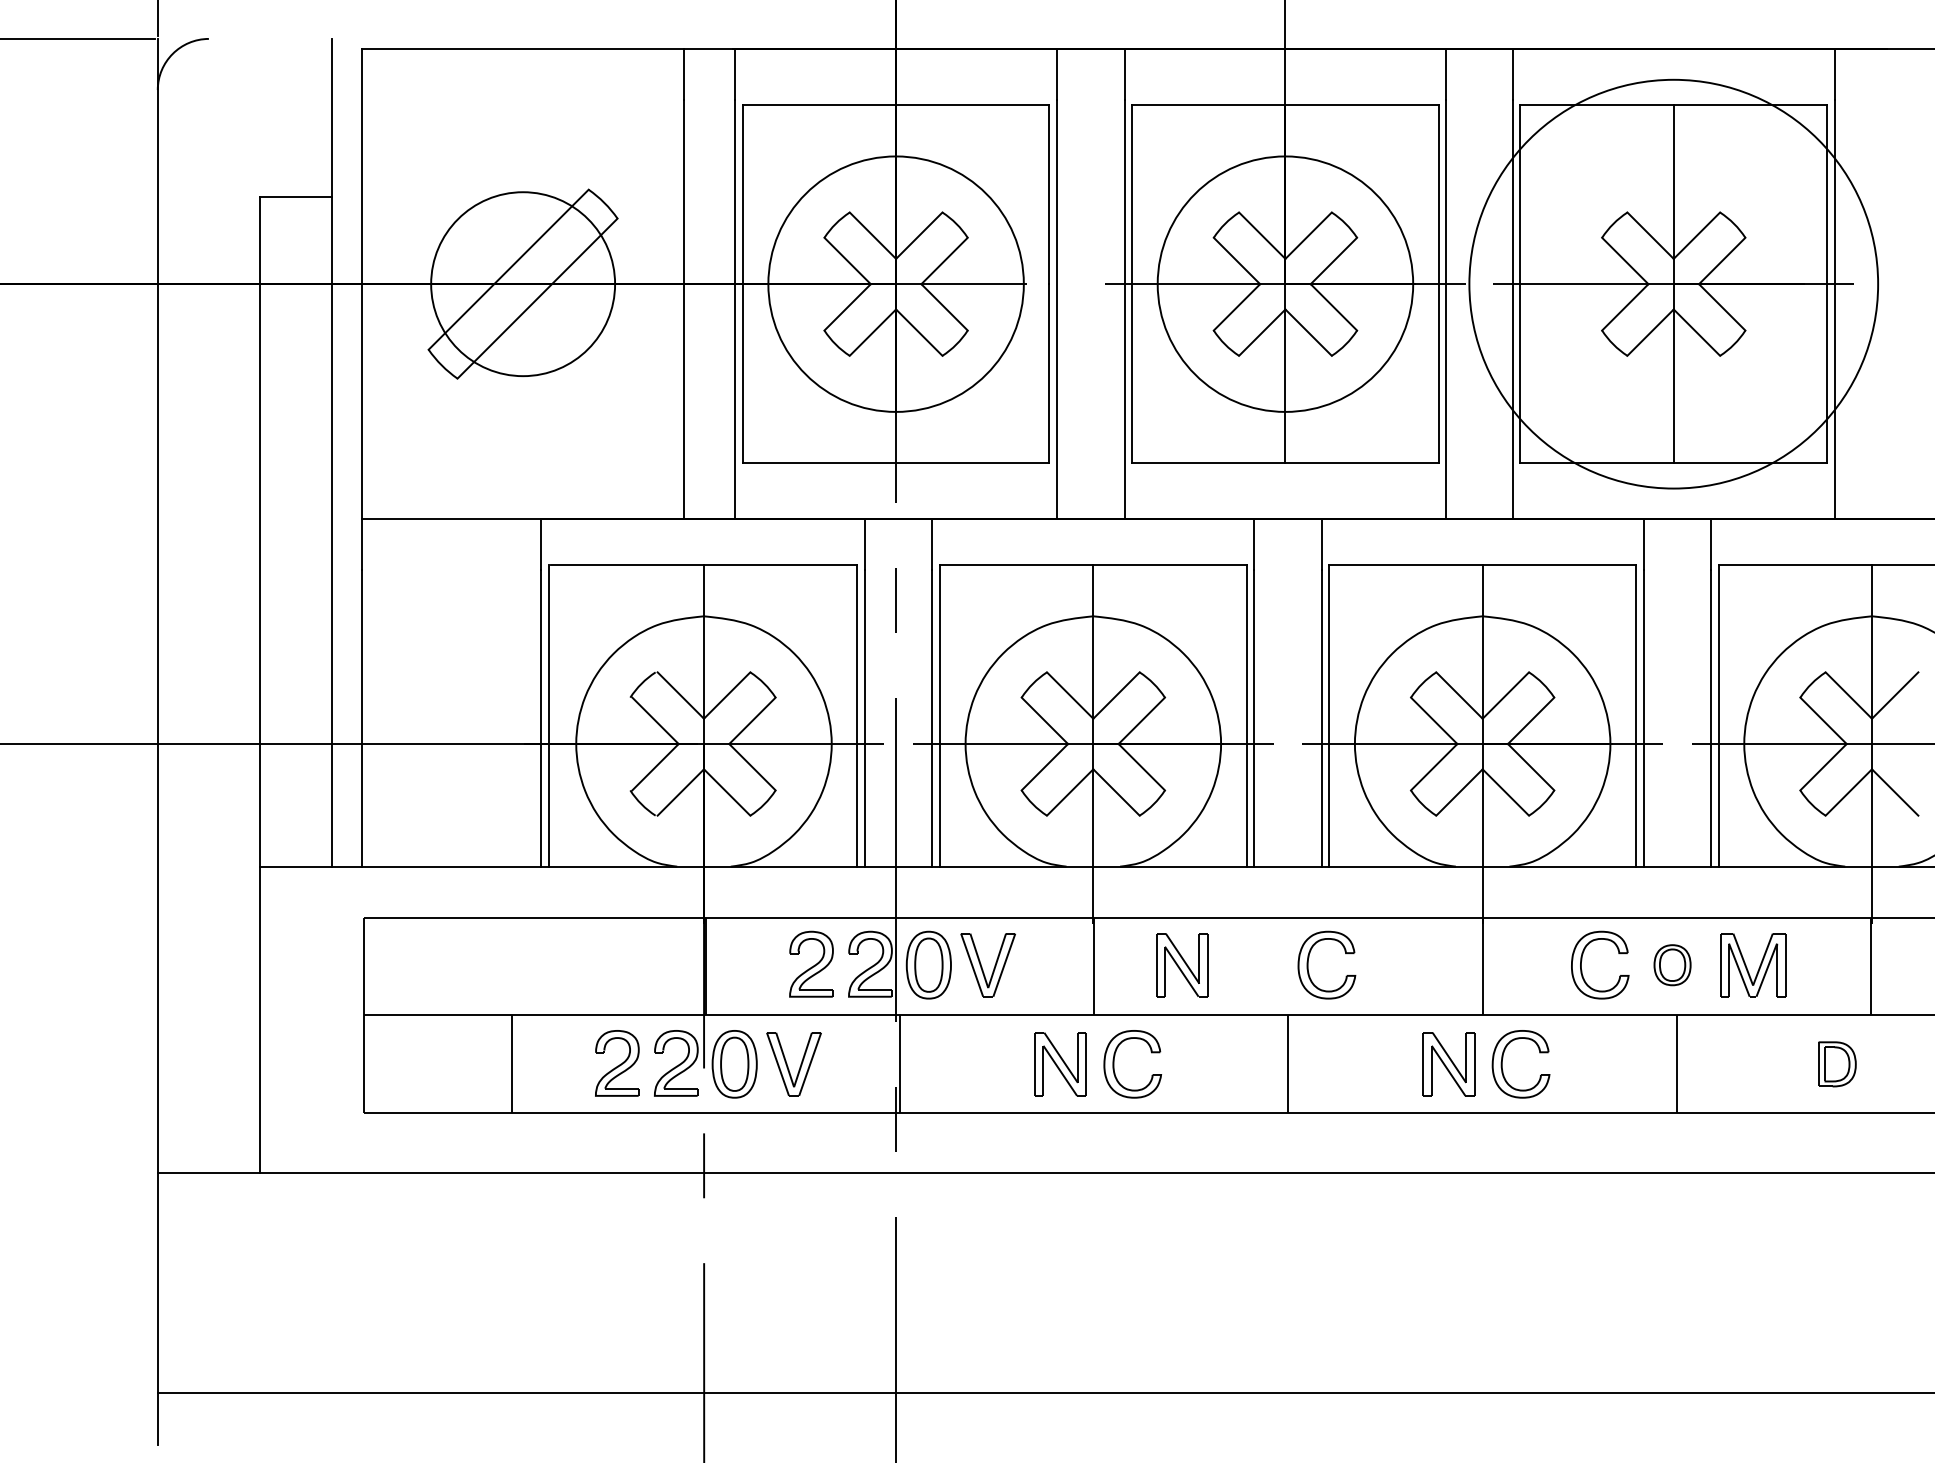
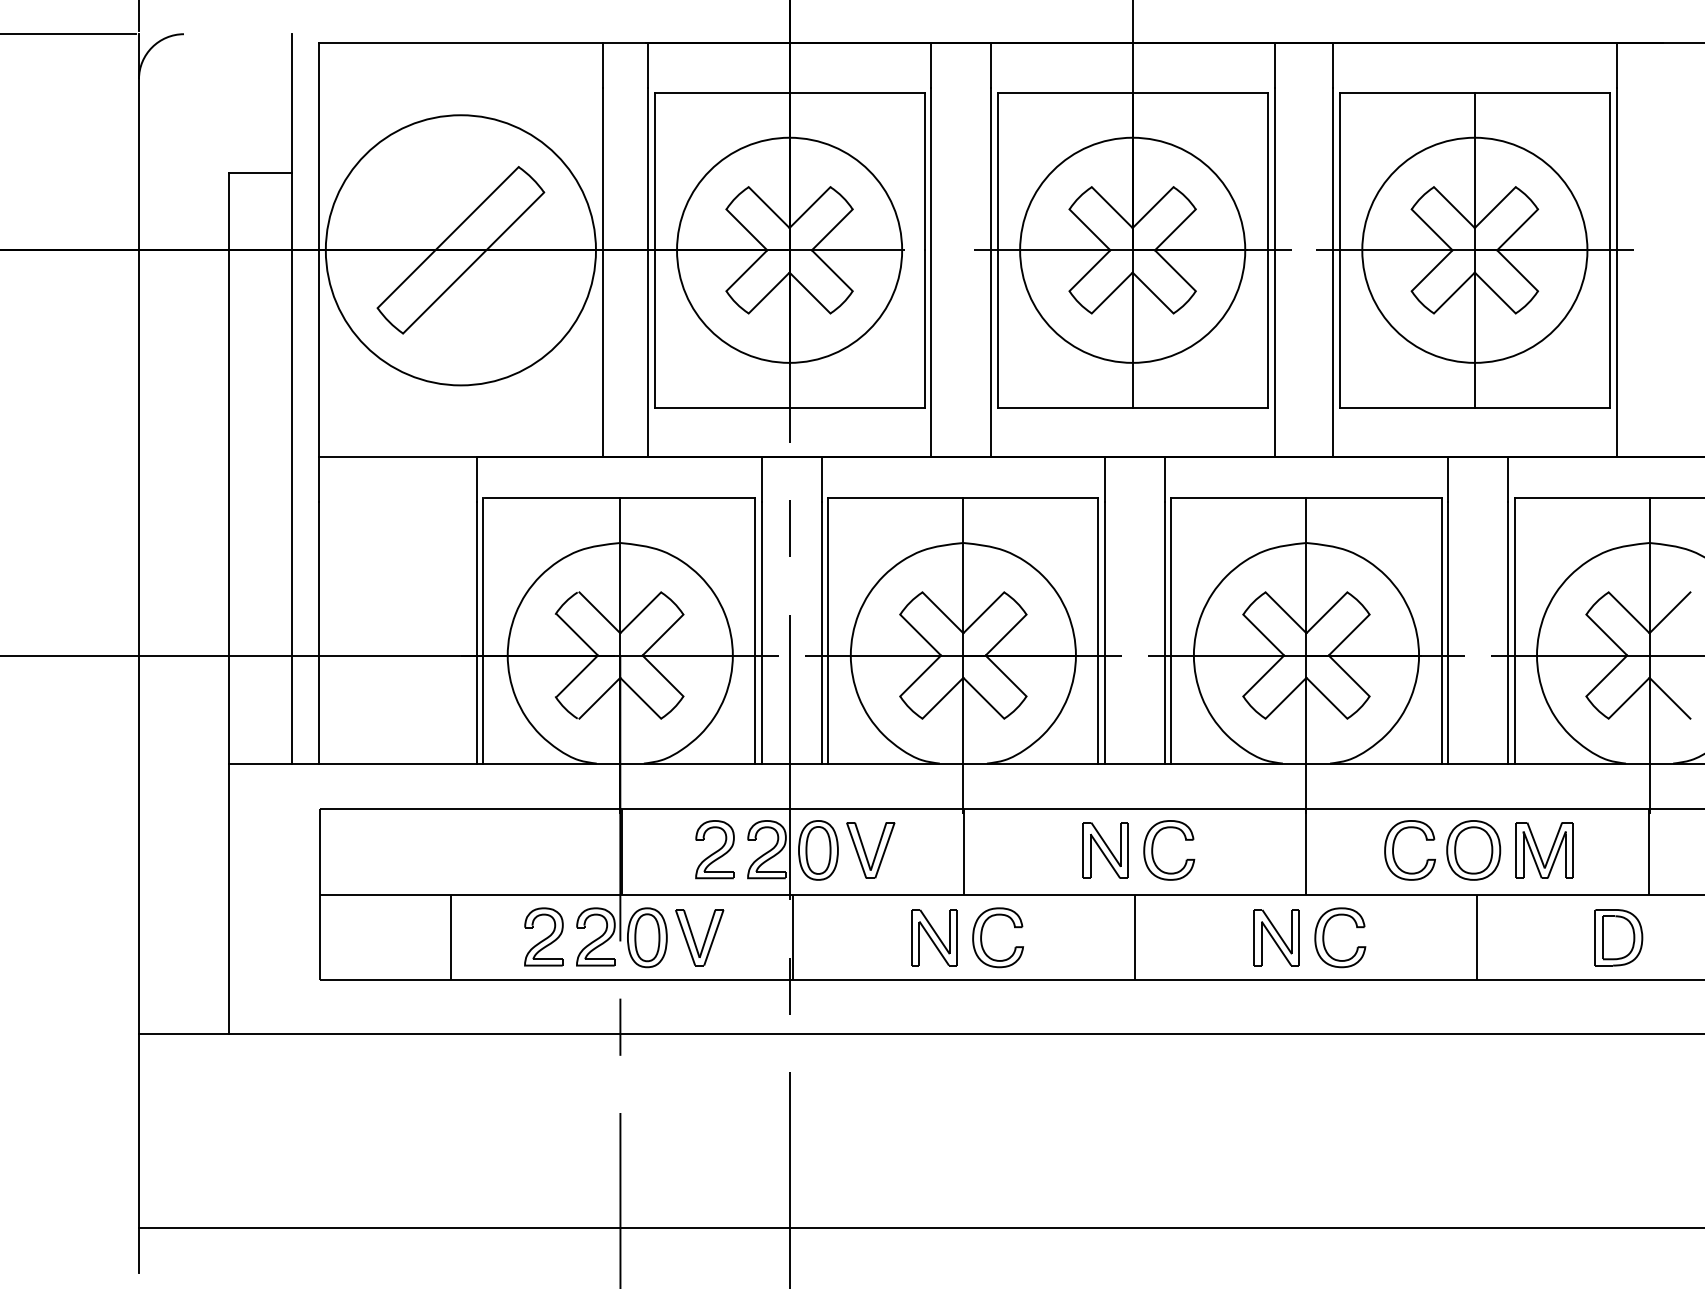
circle: (1673, 283) -> (1474, 249), size x0.62
circle: (522, 284) -> (460, 250), size x1.67
part: (1181, 965) -> (1105, 850), moved
part: (1672, 965) -> (1473, 850), size x1.67
part: (1836, 1063) -> (1618, 937), size x1.43

